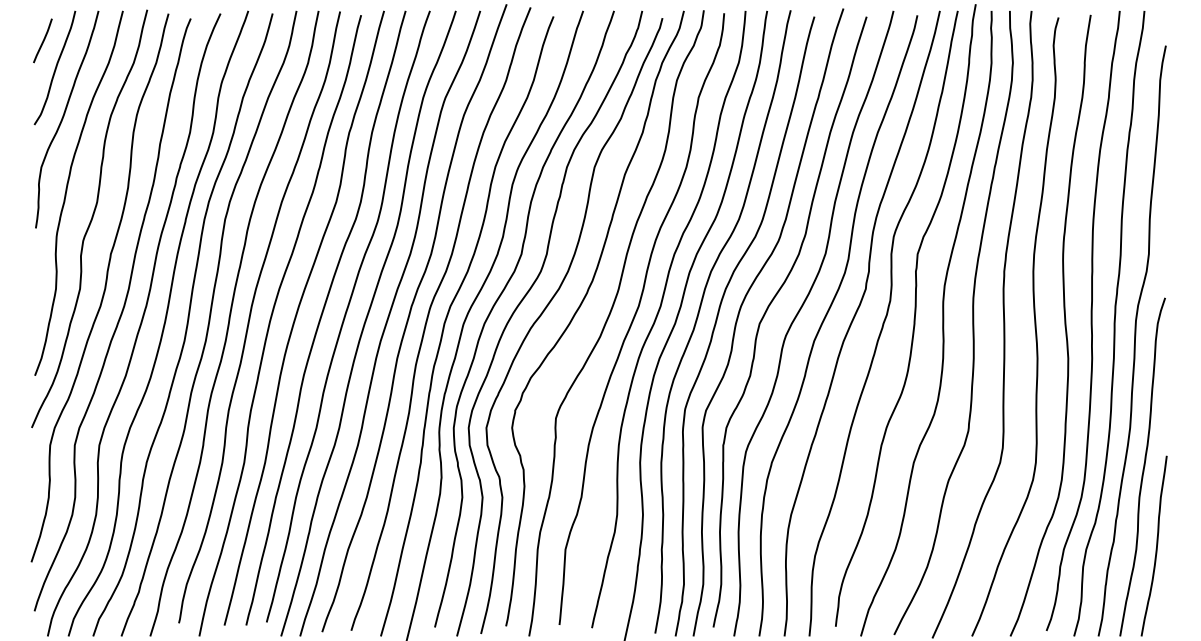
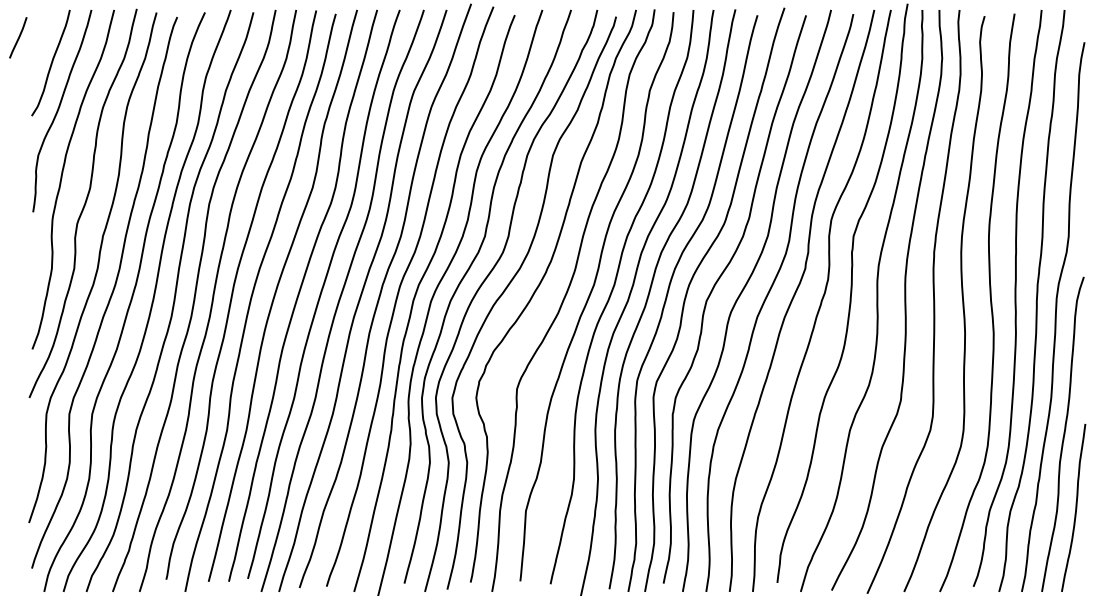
curve: (42, 40) -> (17, 37), moved

